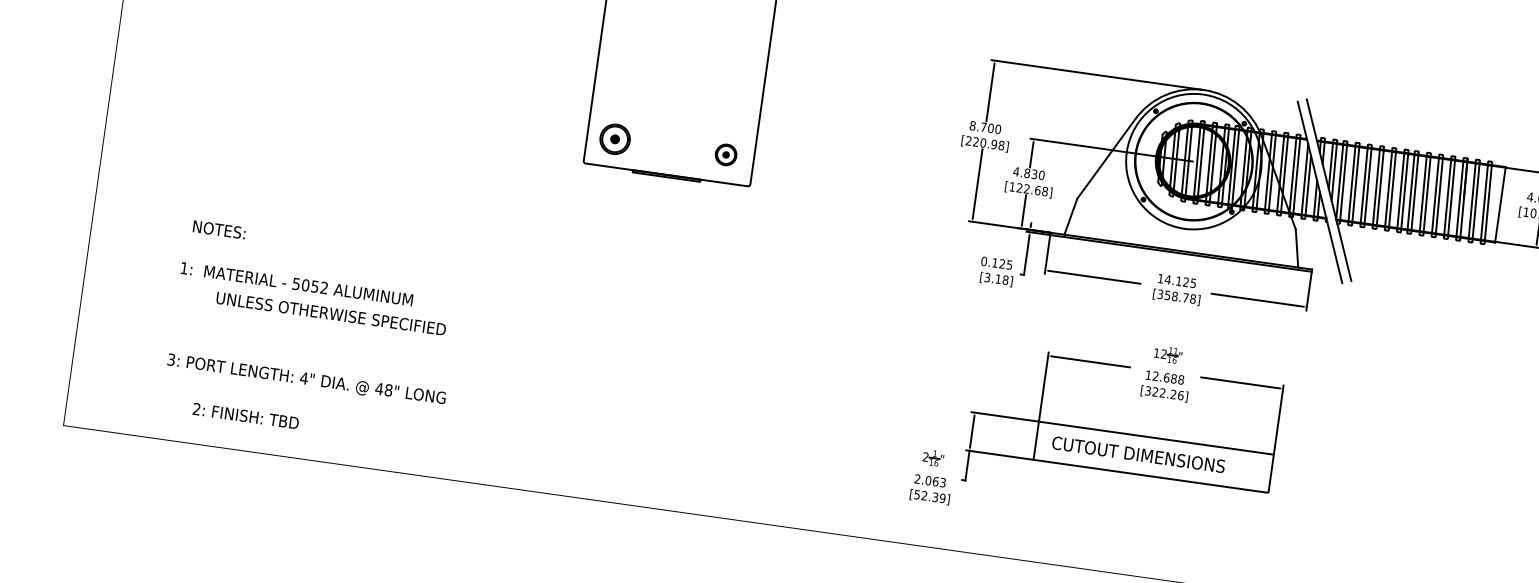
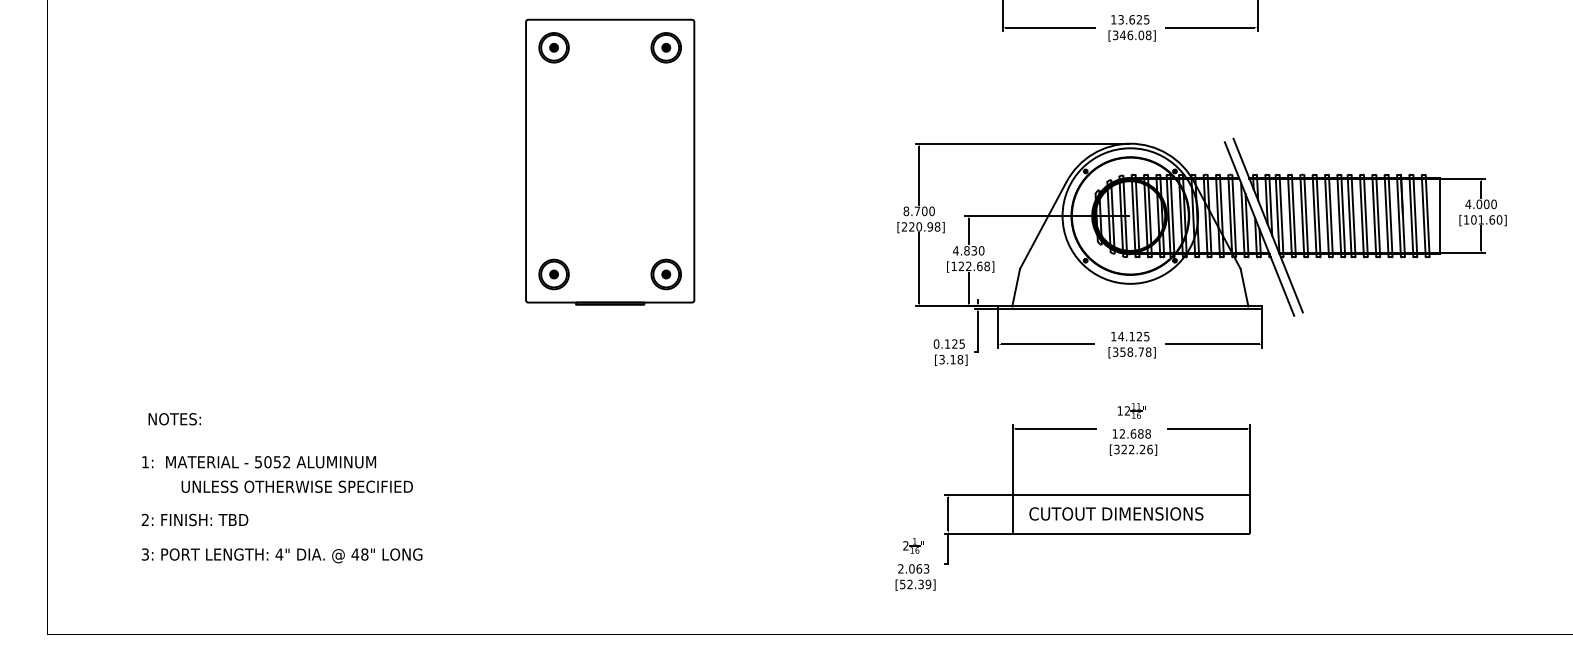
part: (725, 154) -> (665, 274), size x1.43
text: (245, 415) -> (194, 519), moved

